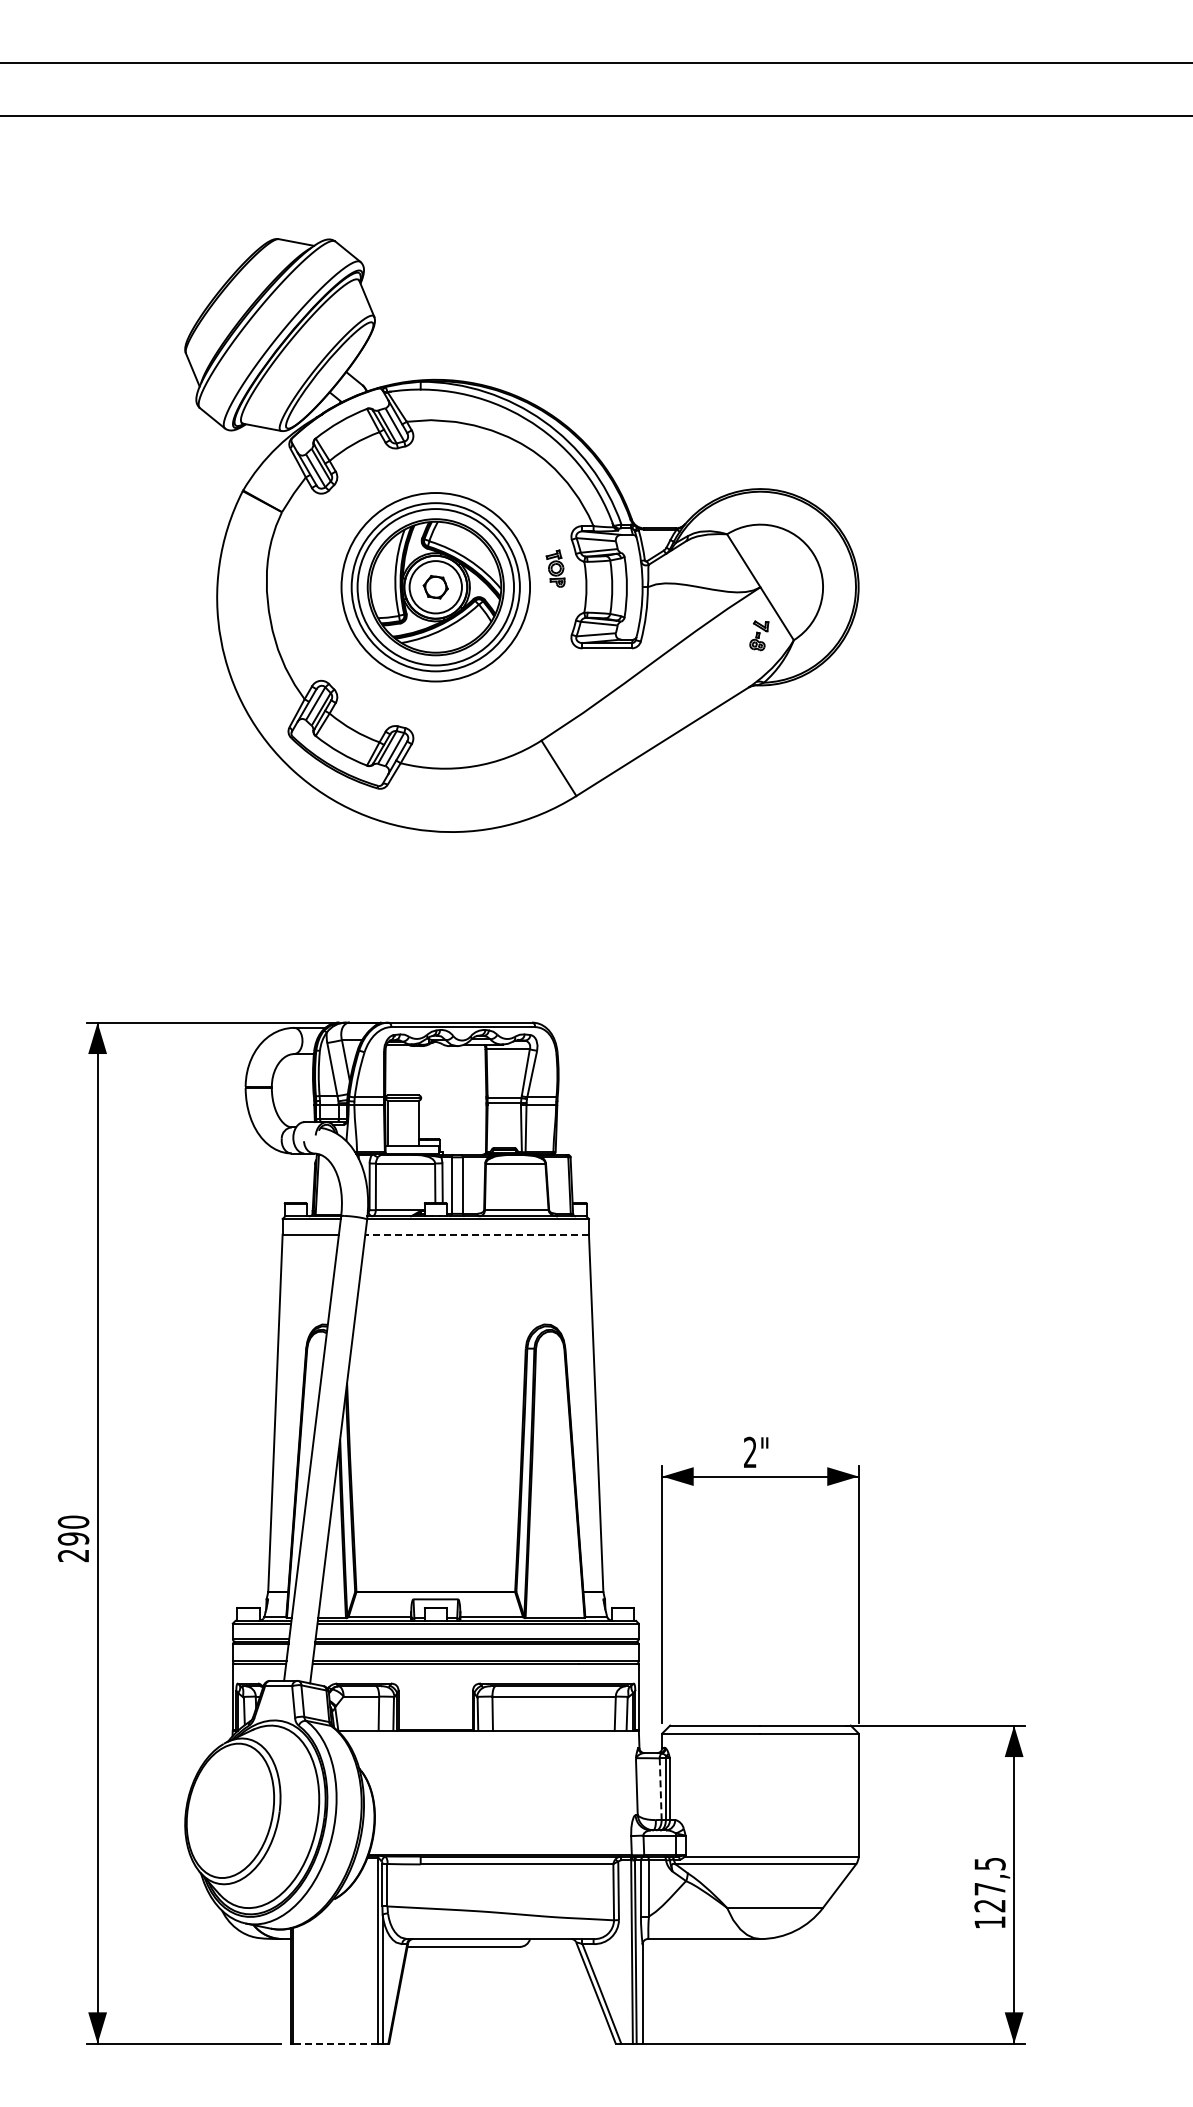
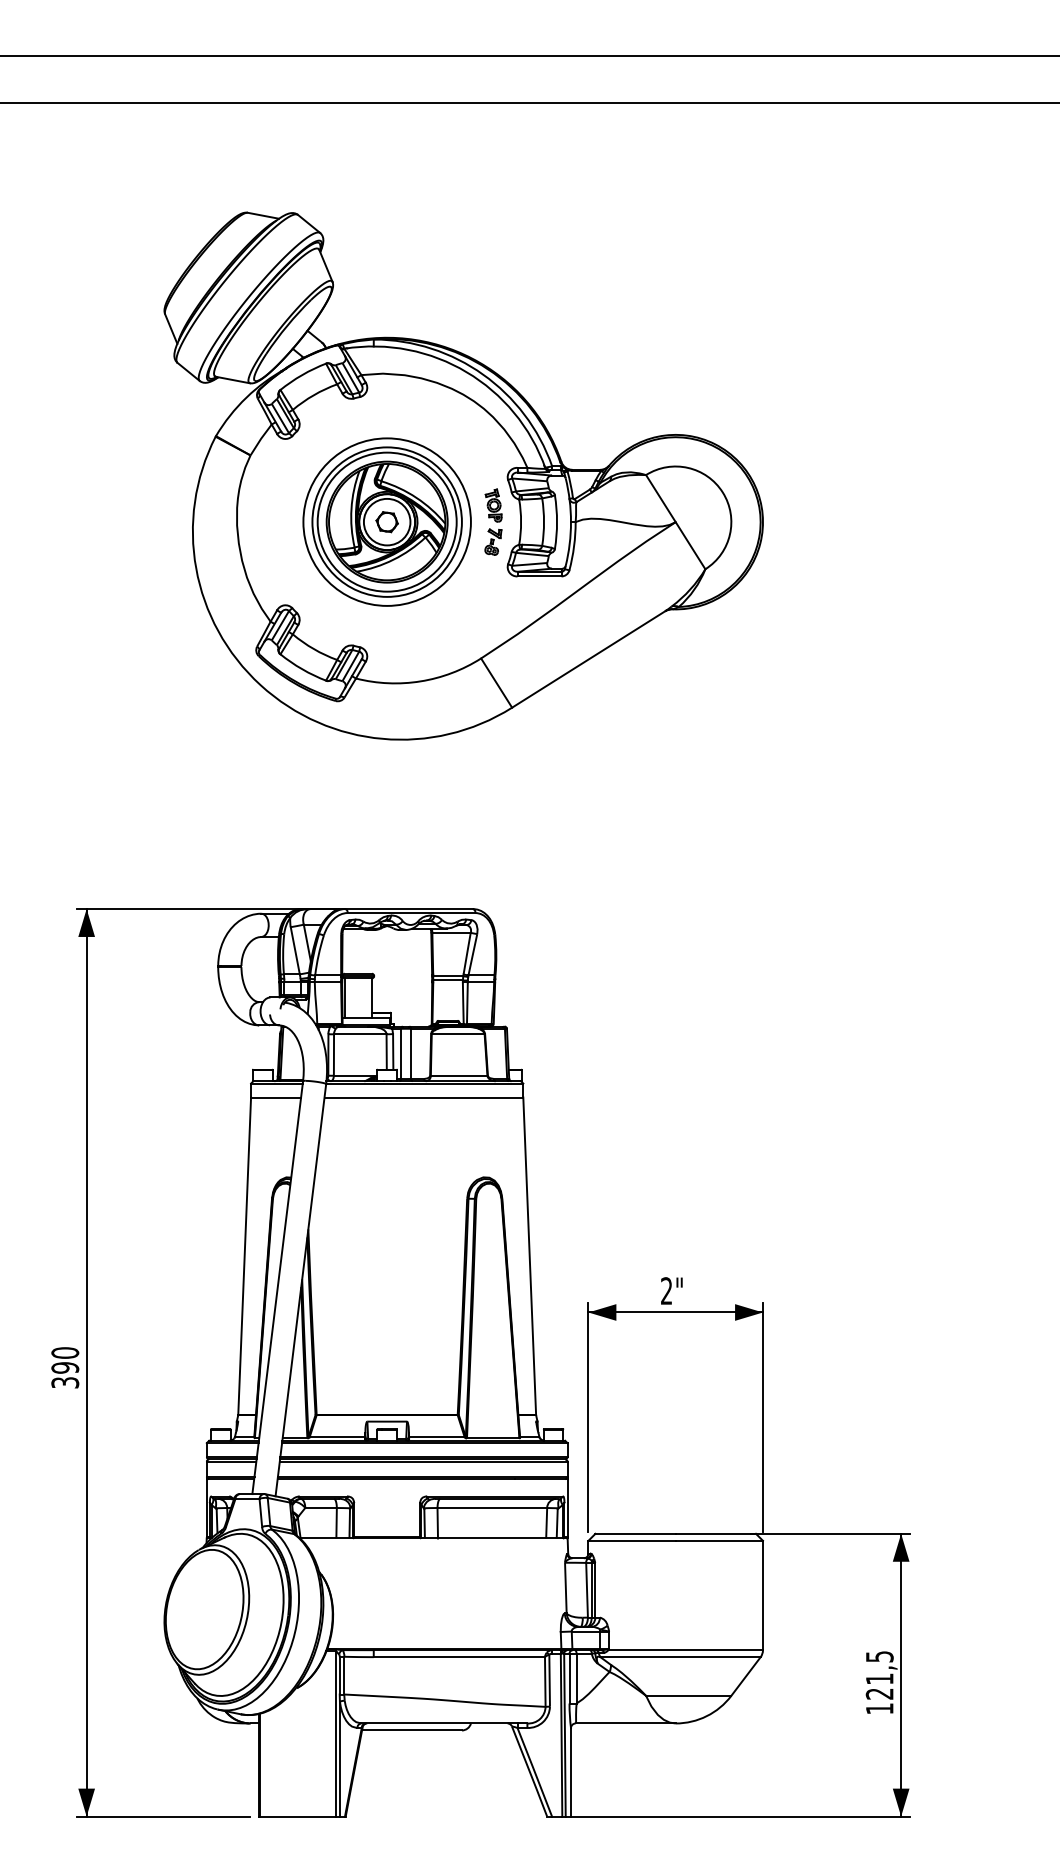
part: (759, 635) -> (493, 541), moved
line: (477, 1234) -> (424, 1097), dashed -> solid
text: (73, 1555) -> (65, 1382), 290 -> 390
line: (660, 1790) -> (586, 1591), dashed -> solid
text: (989, 1889) -> (879, 1679), 127,5 -> 121,5
line: (335, 2043) -> (298, 1816), dashed -> solid

